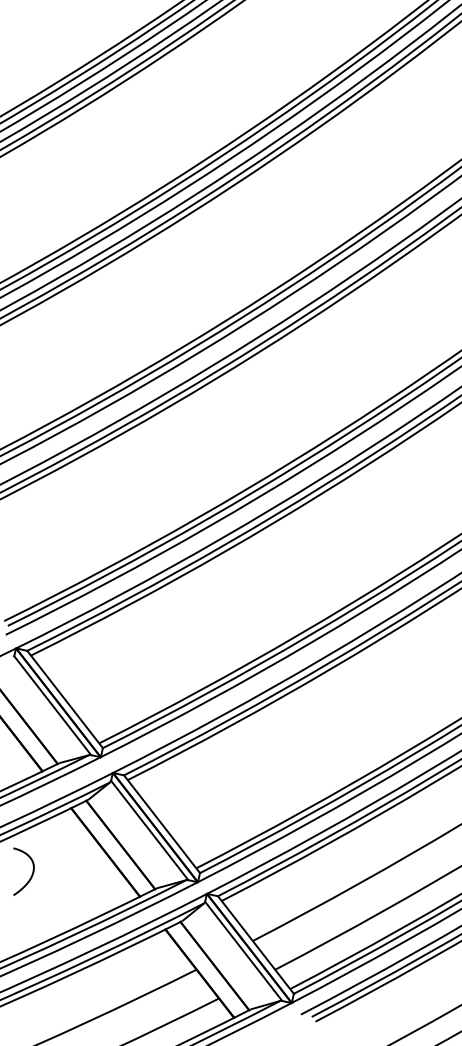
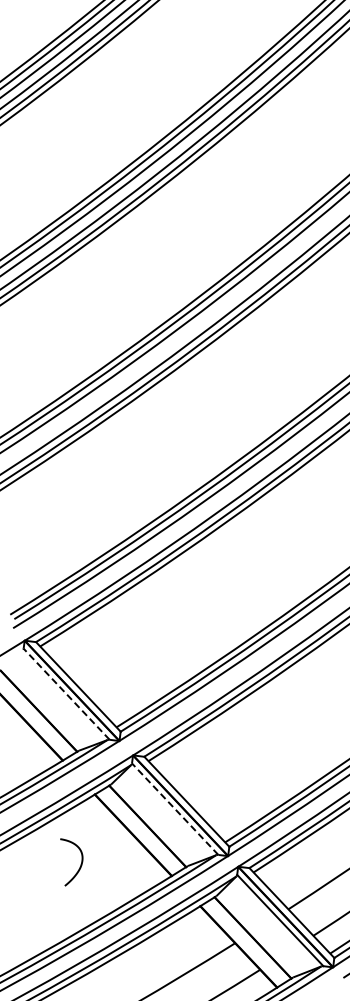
line: (52, 705) -> (66, 694), solid -> dashed
line: (149, 830) -> (174, 809), solid -> dashed
curve: (31, 874) -> (80, 863), moved

